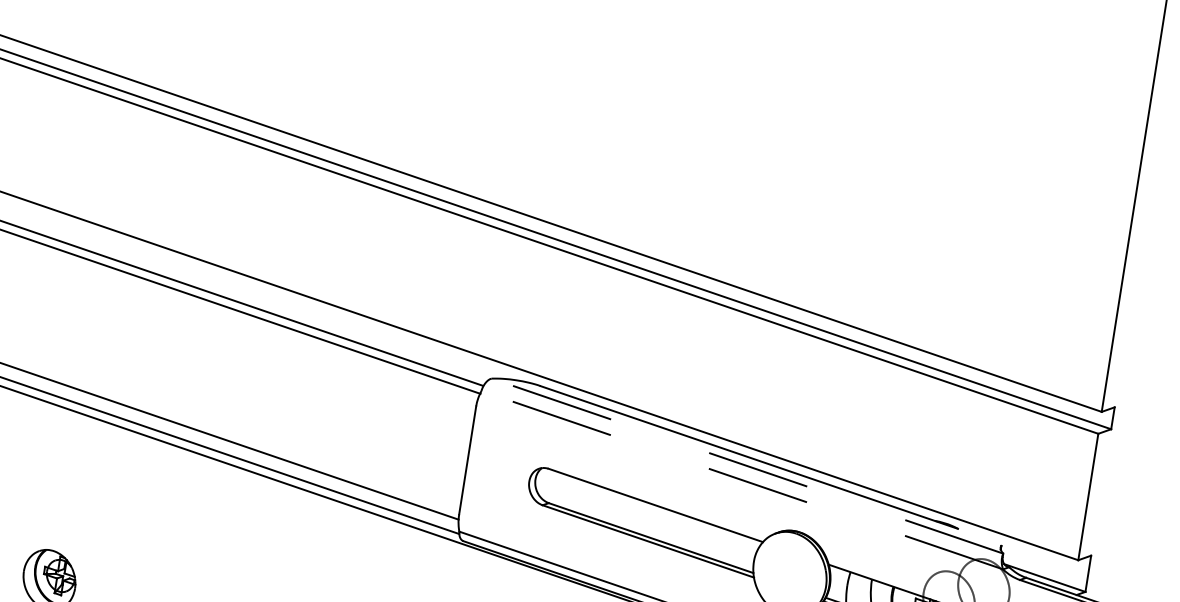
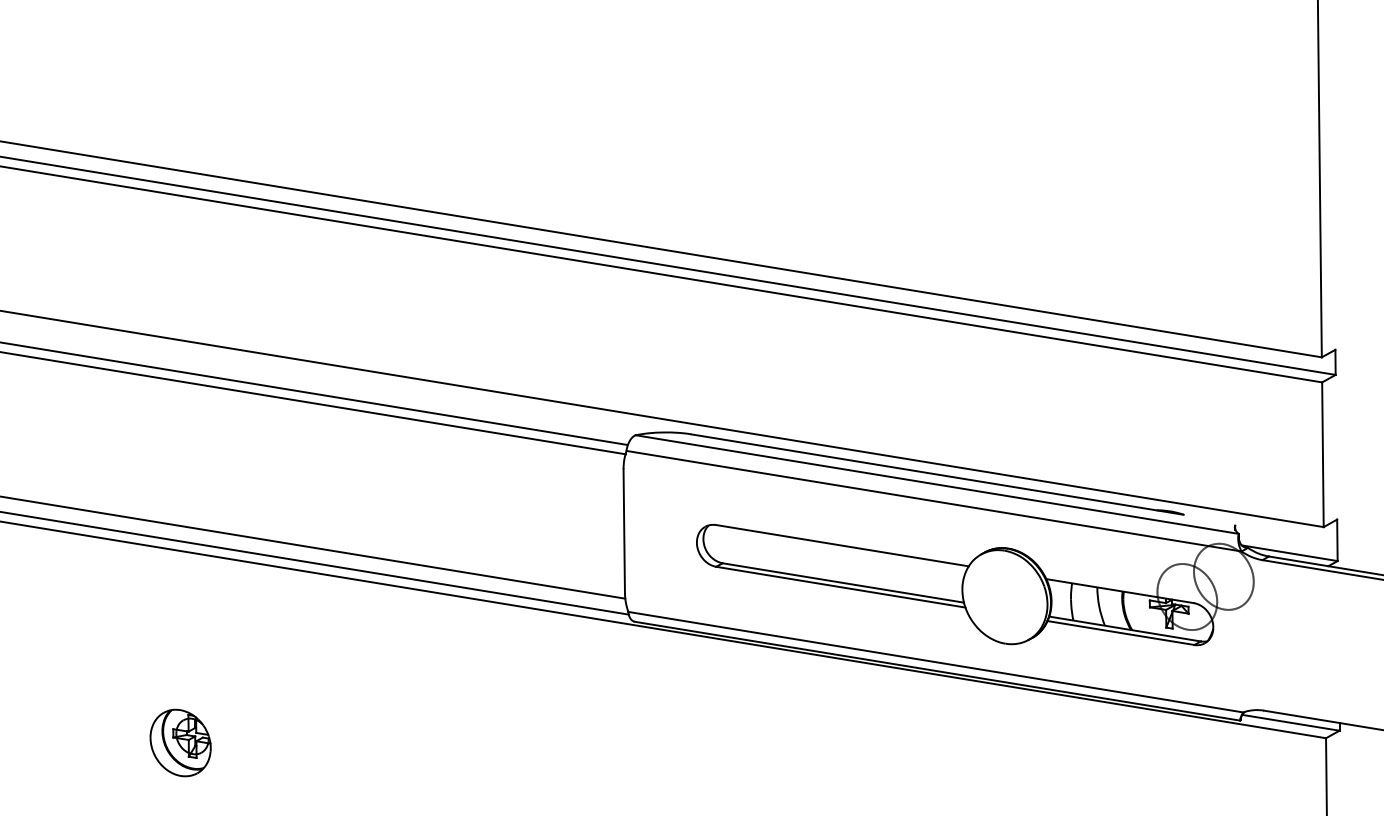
line: (747, 466) -> (937, 484), dashed -> solid
line: (742, 480) -> (934, 501), dashed -> solid

